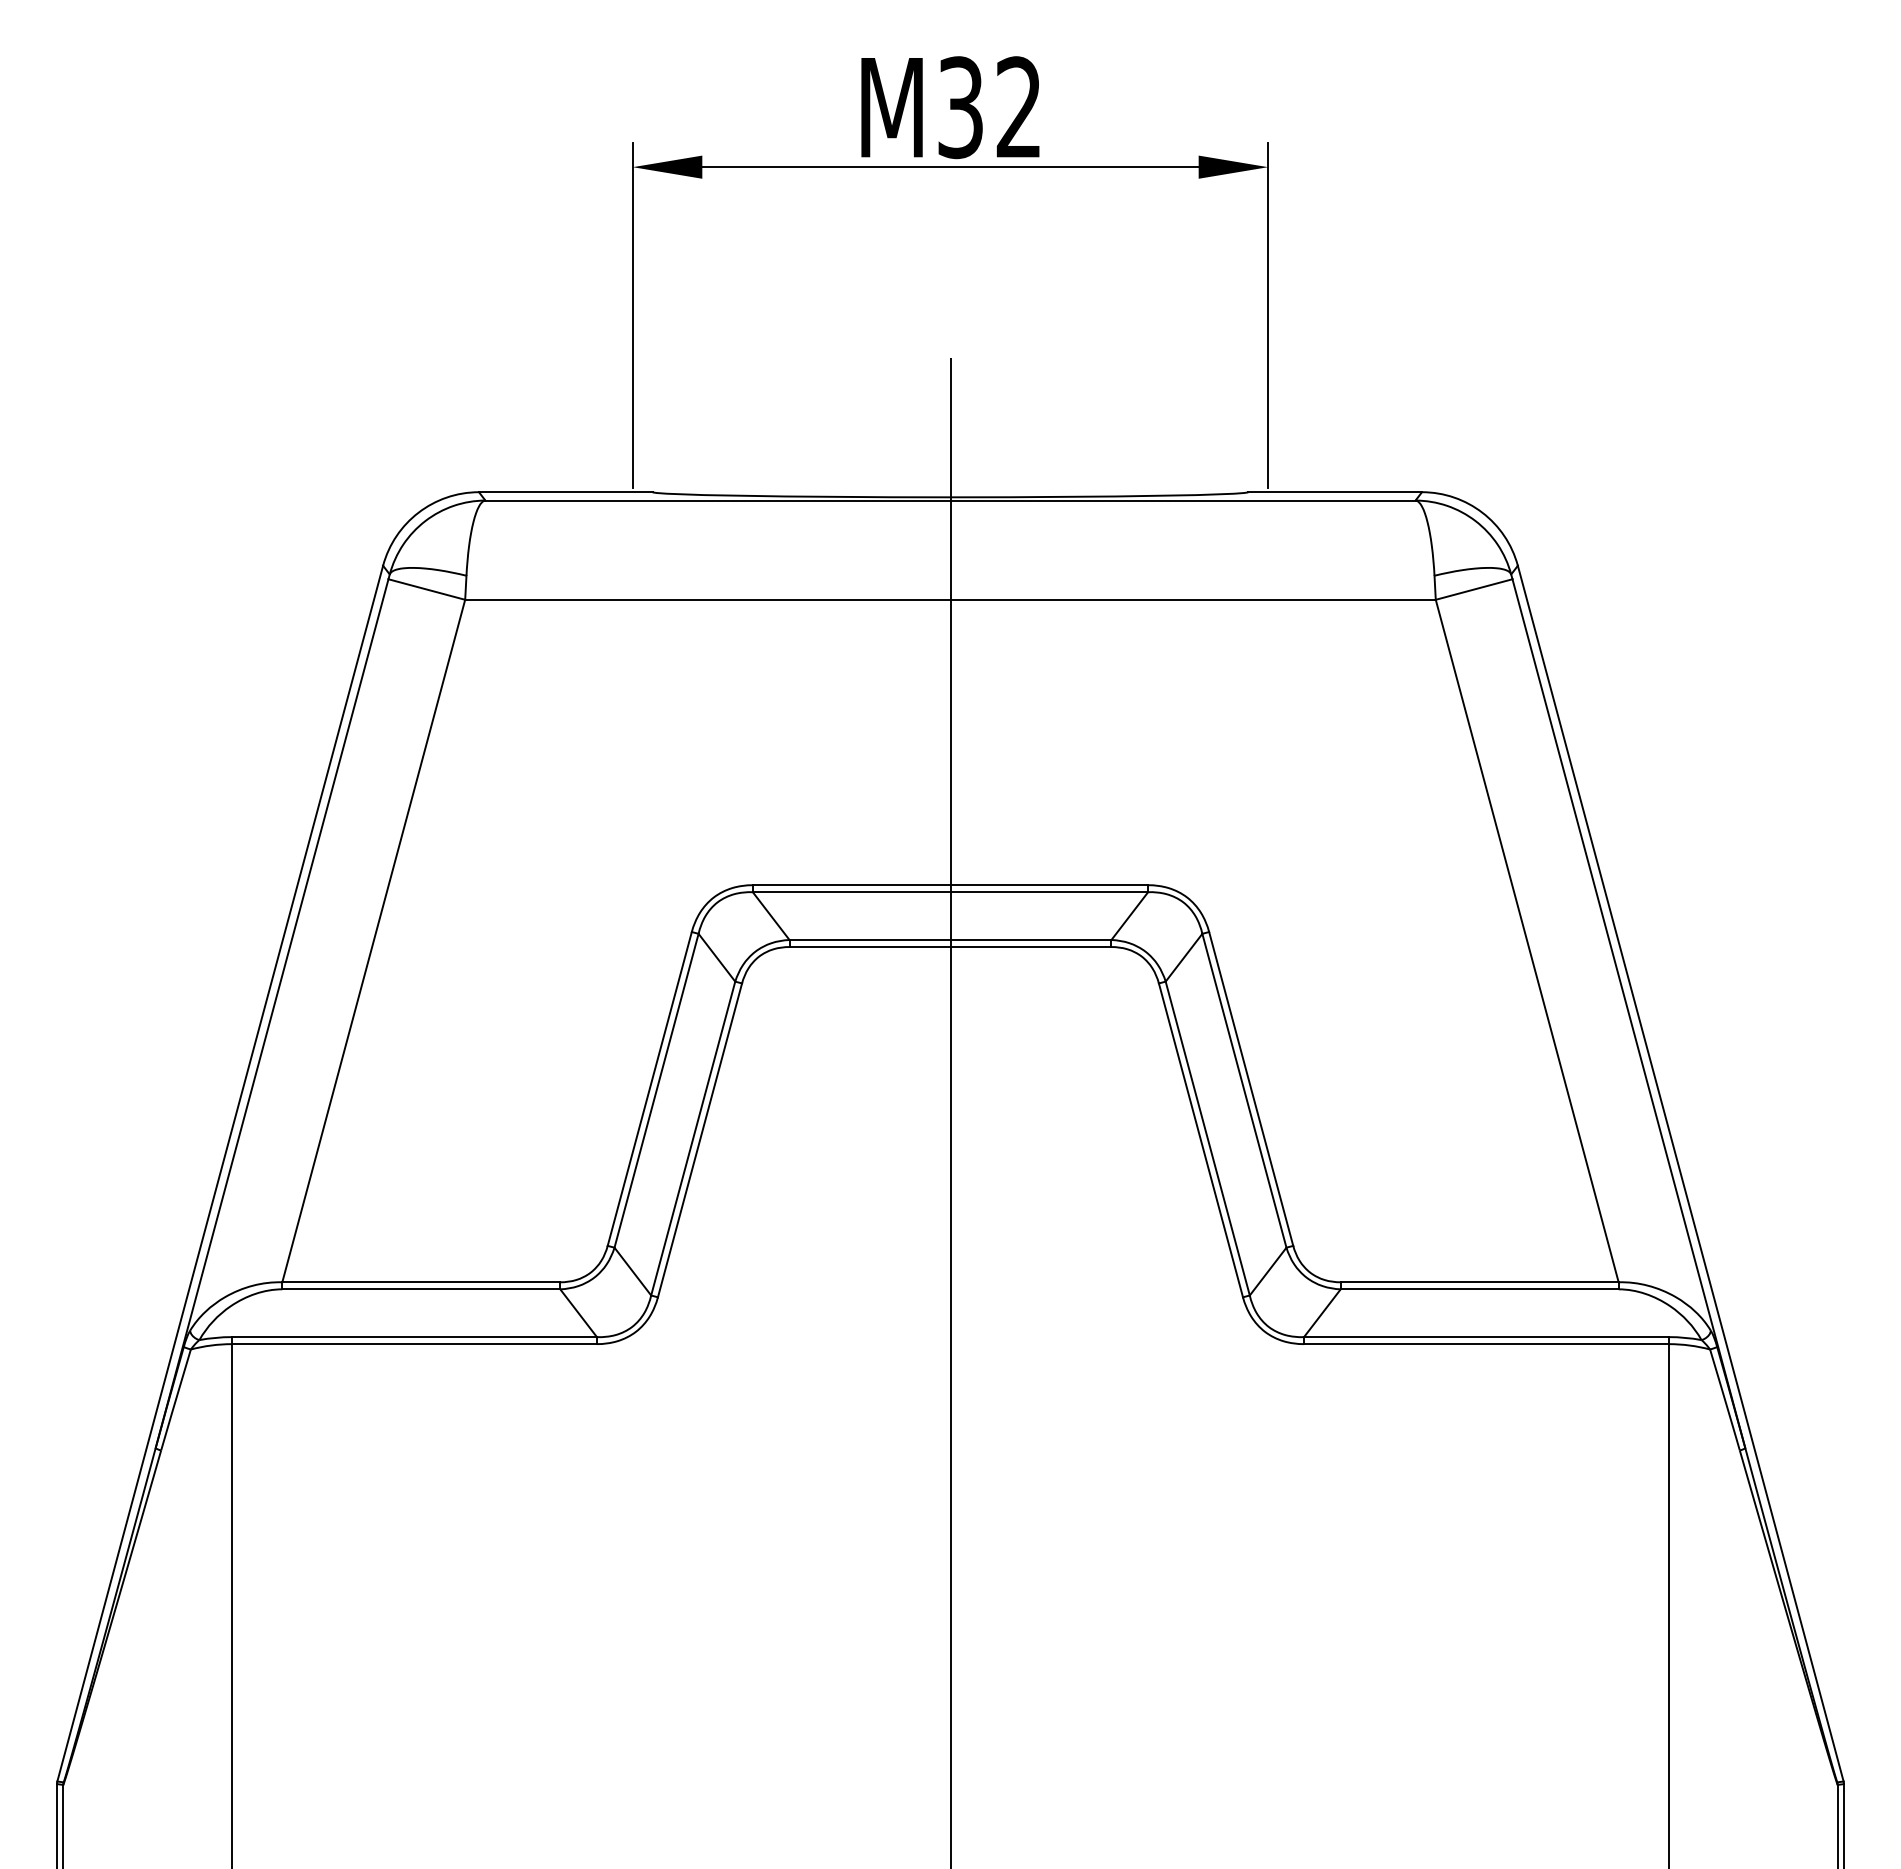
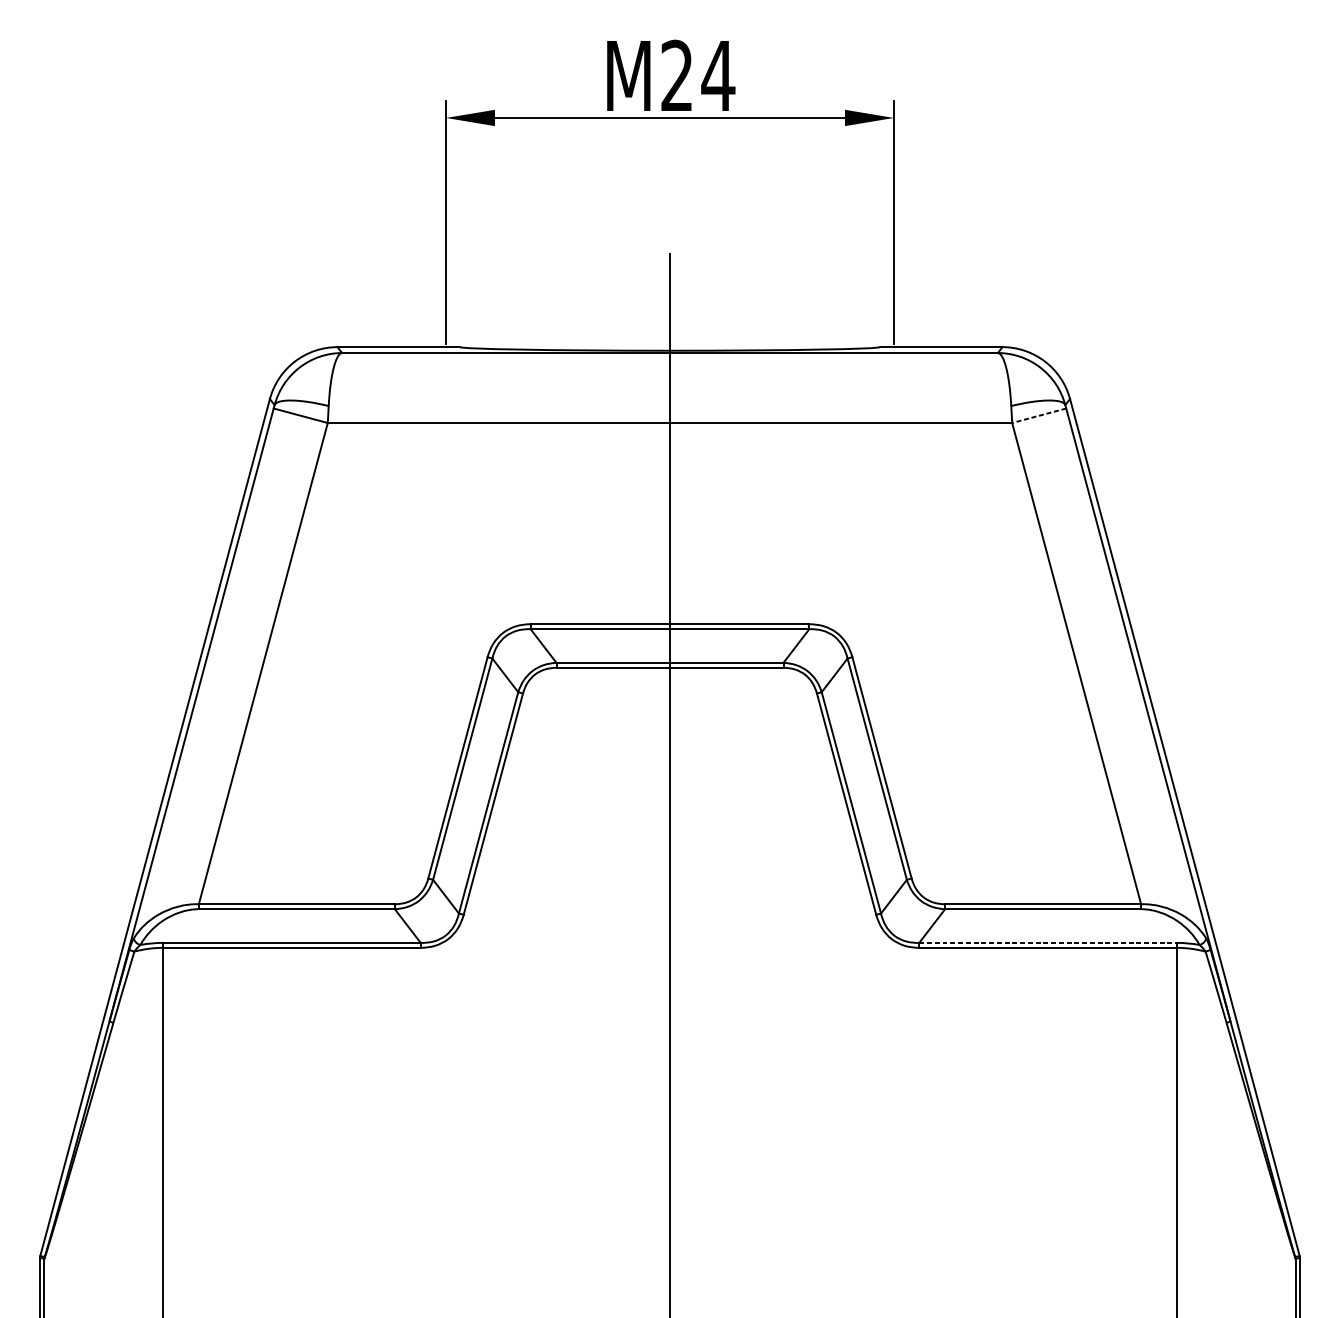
text: (990, 107) -> (698, 75), M32 -> M24
line: (1474, 589) -> (1039, 415), solid -> dashed
line: (1487, 1337) -> (1048, 943), solid -> dashed

